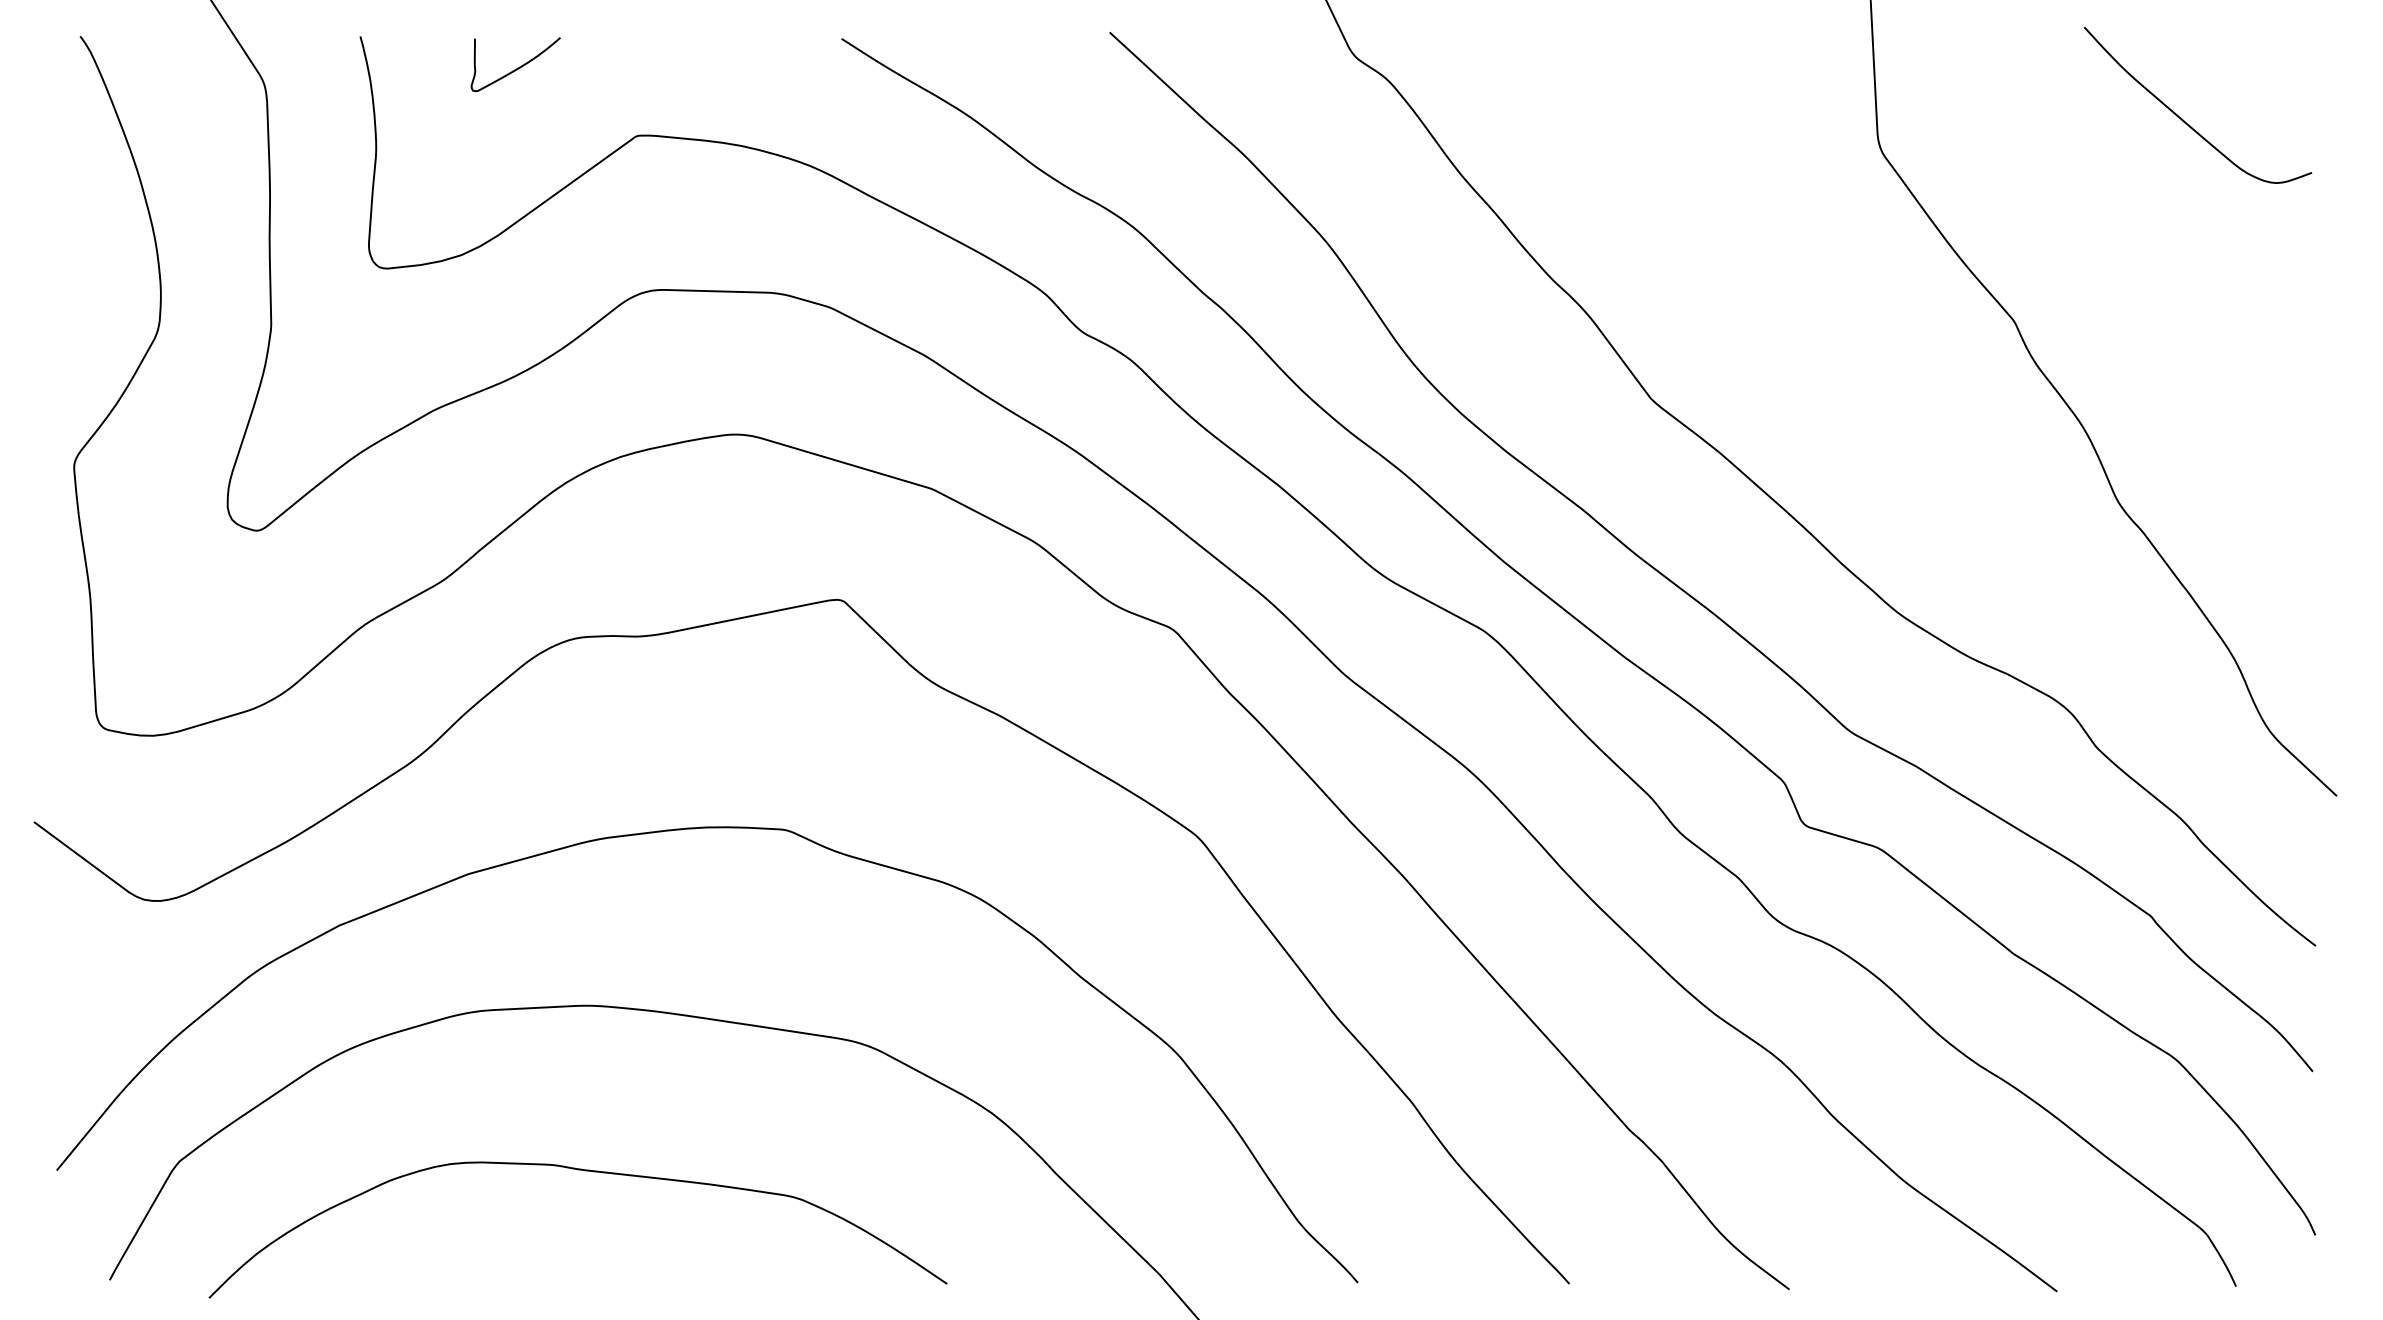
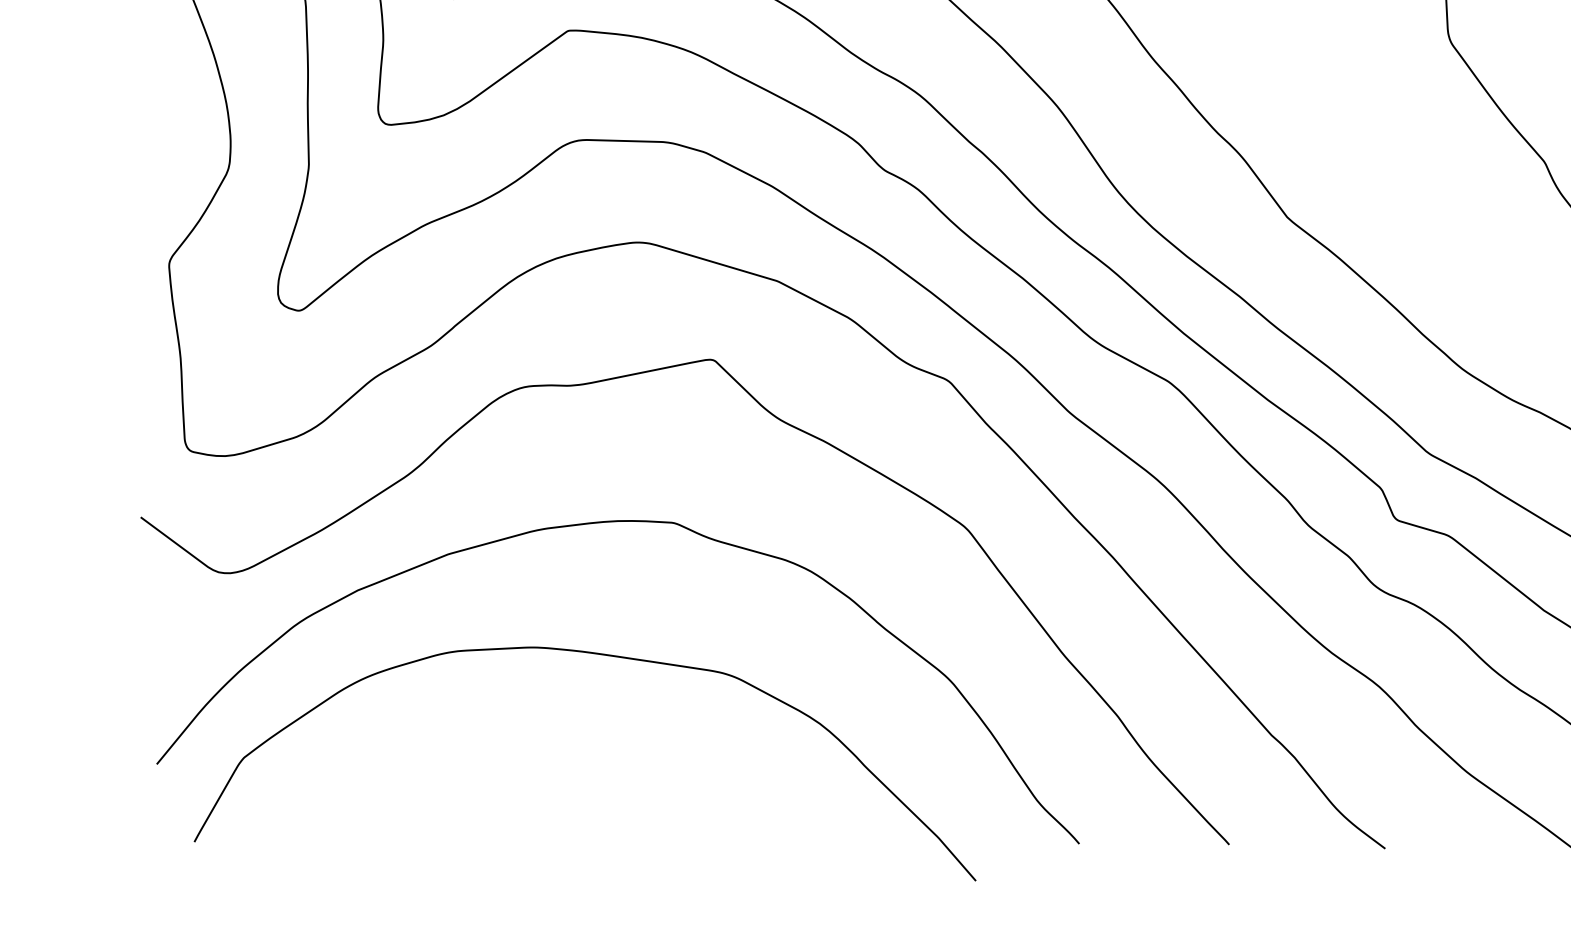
curve: (585, 1171) -> (531, 765), removed

